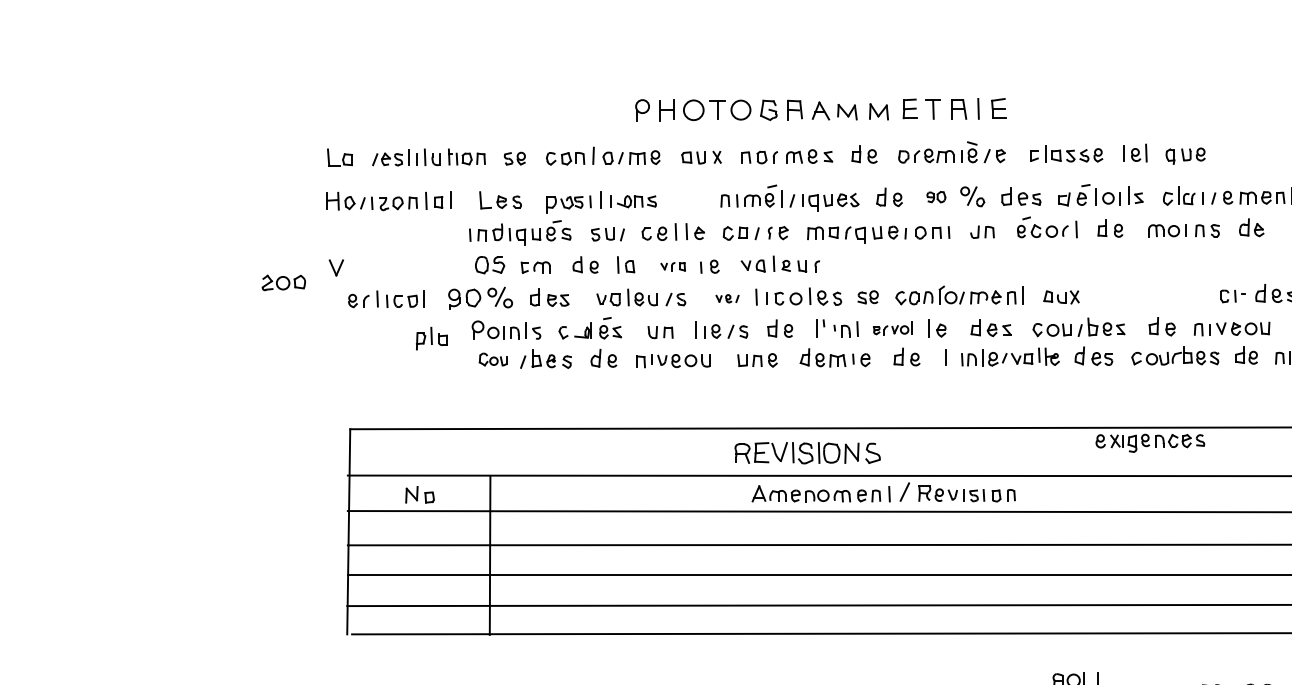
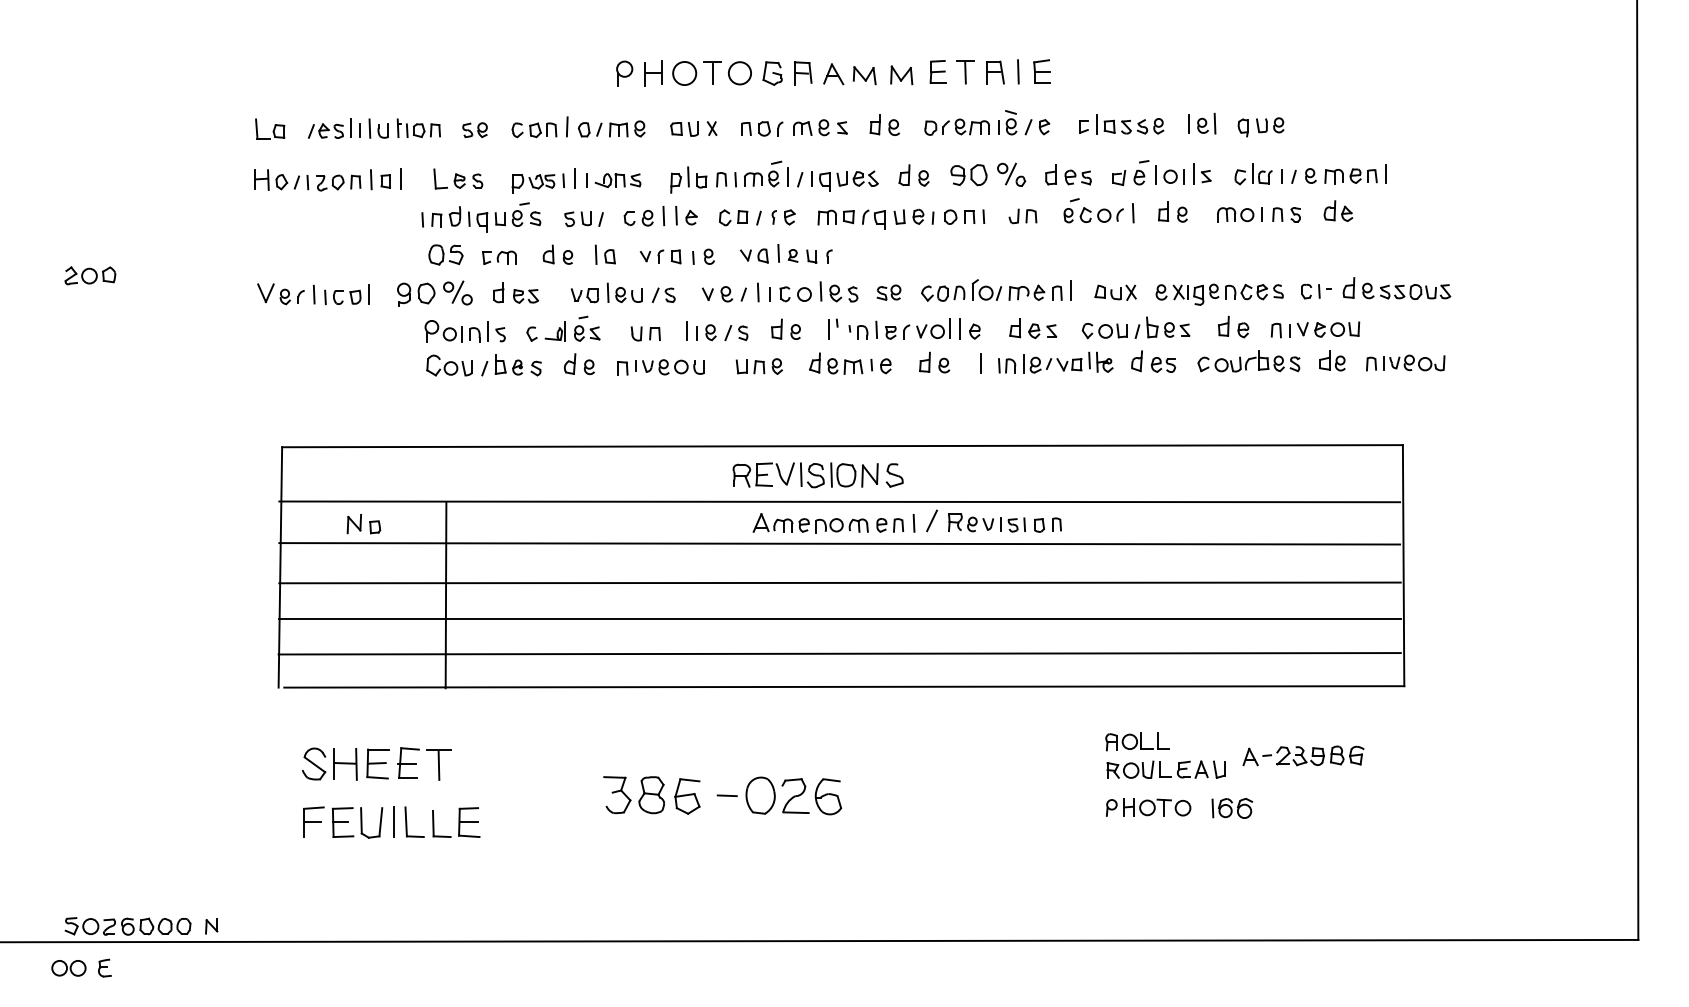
part: (935, 197) -> (968, 175), size x1.67
part: (673, 266) -> (660, 256), size x1.43
part: (336, 268) -> (265, 293), moved
part: (283, 282) -> (90, 275), moved
part: (726, 298) -> (723, 294), size x1.67
part: (892, 327) -> (917, 328), size x1.43
part: (431, 338) -> (688, 179), moved
part: (493, 359) -> (449, 365), size x1.43
part: (1150, 443) -> (1219, 294), moved

